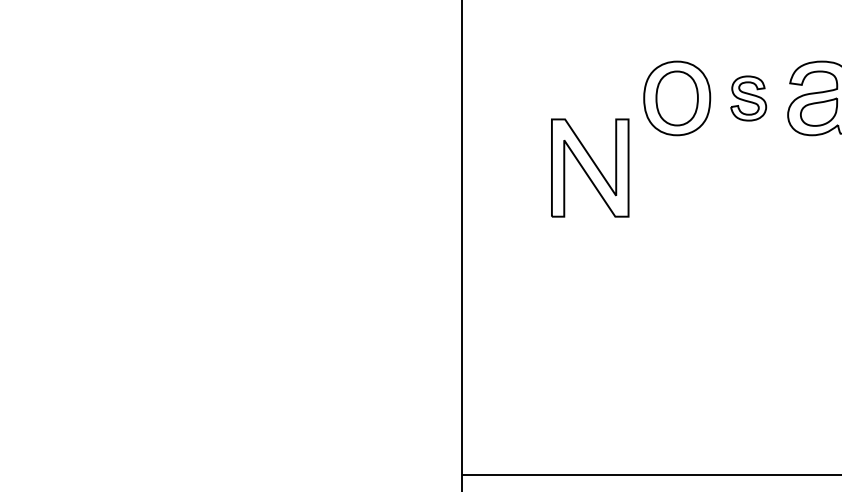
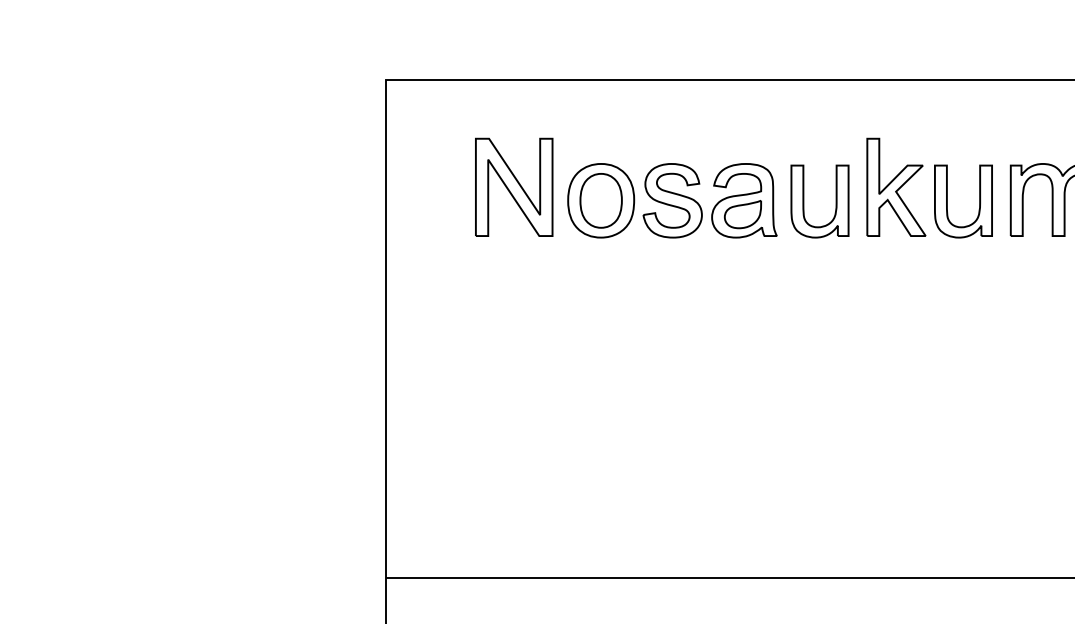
part: (748, 98) -> (672, 200), size x1.67
part: (590, 167) -> (514, 186), moved

